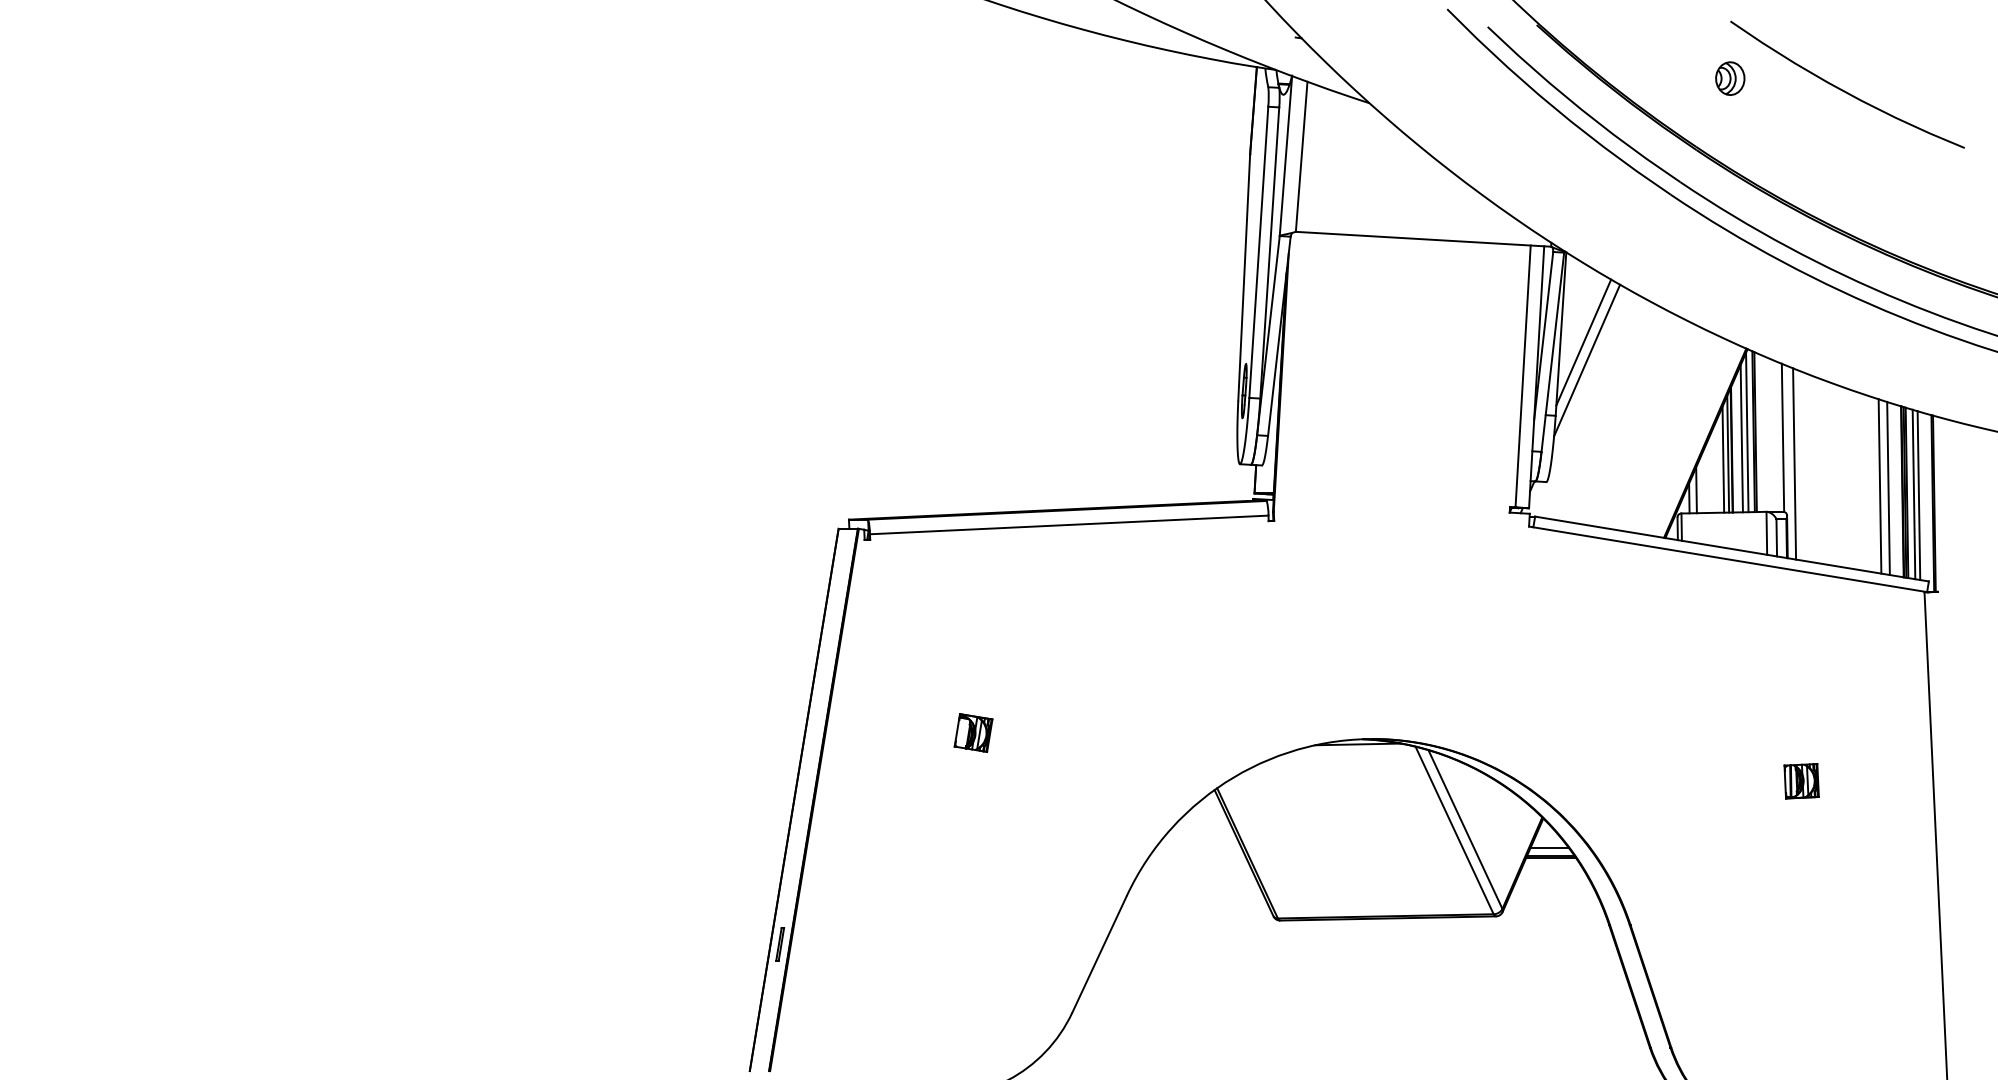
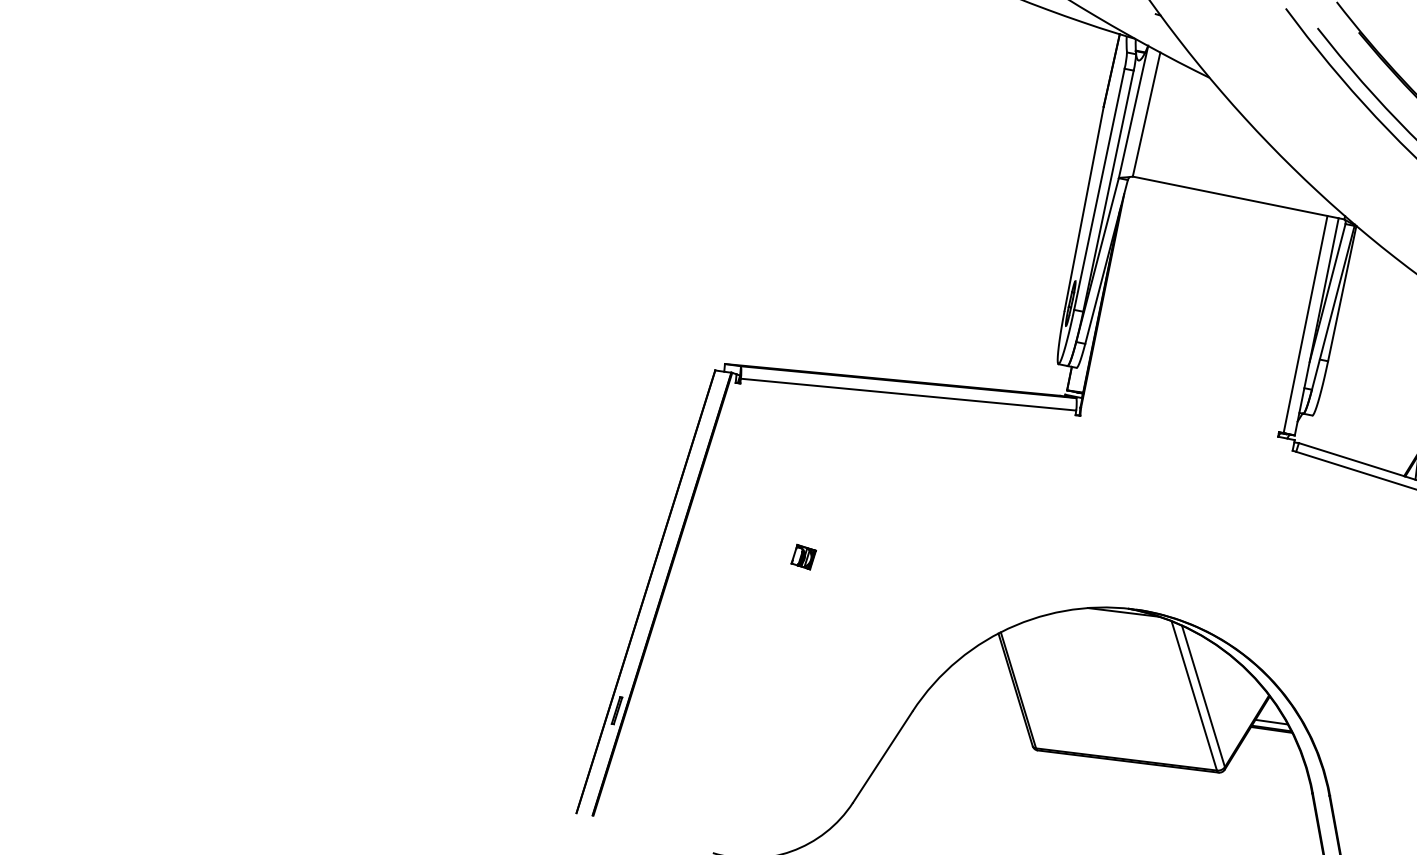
line: (1583, 342) -> (1360, 303), removed
line: (1587, 360) -> (1361, 318), removed
part: (973, 732) -> (803, 556), size x0.7

